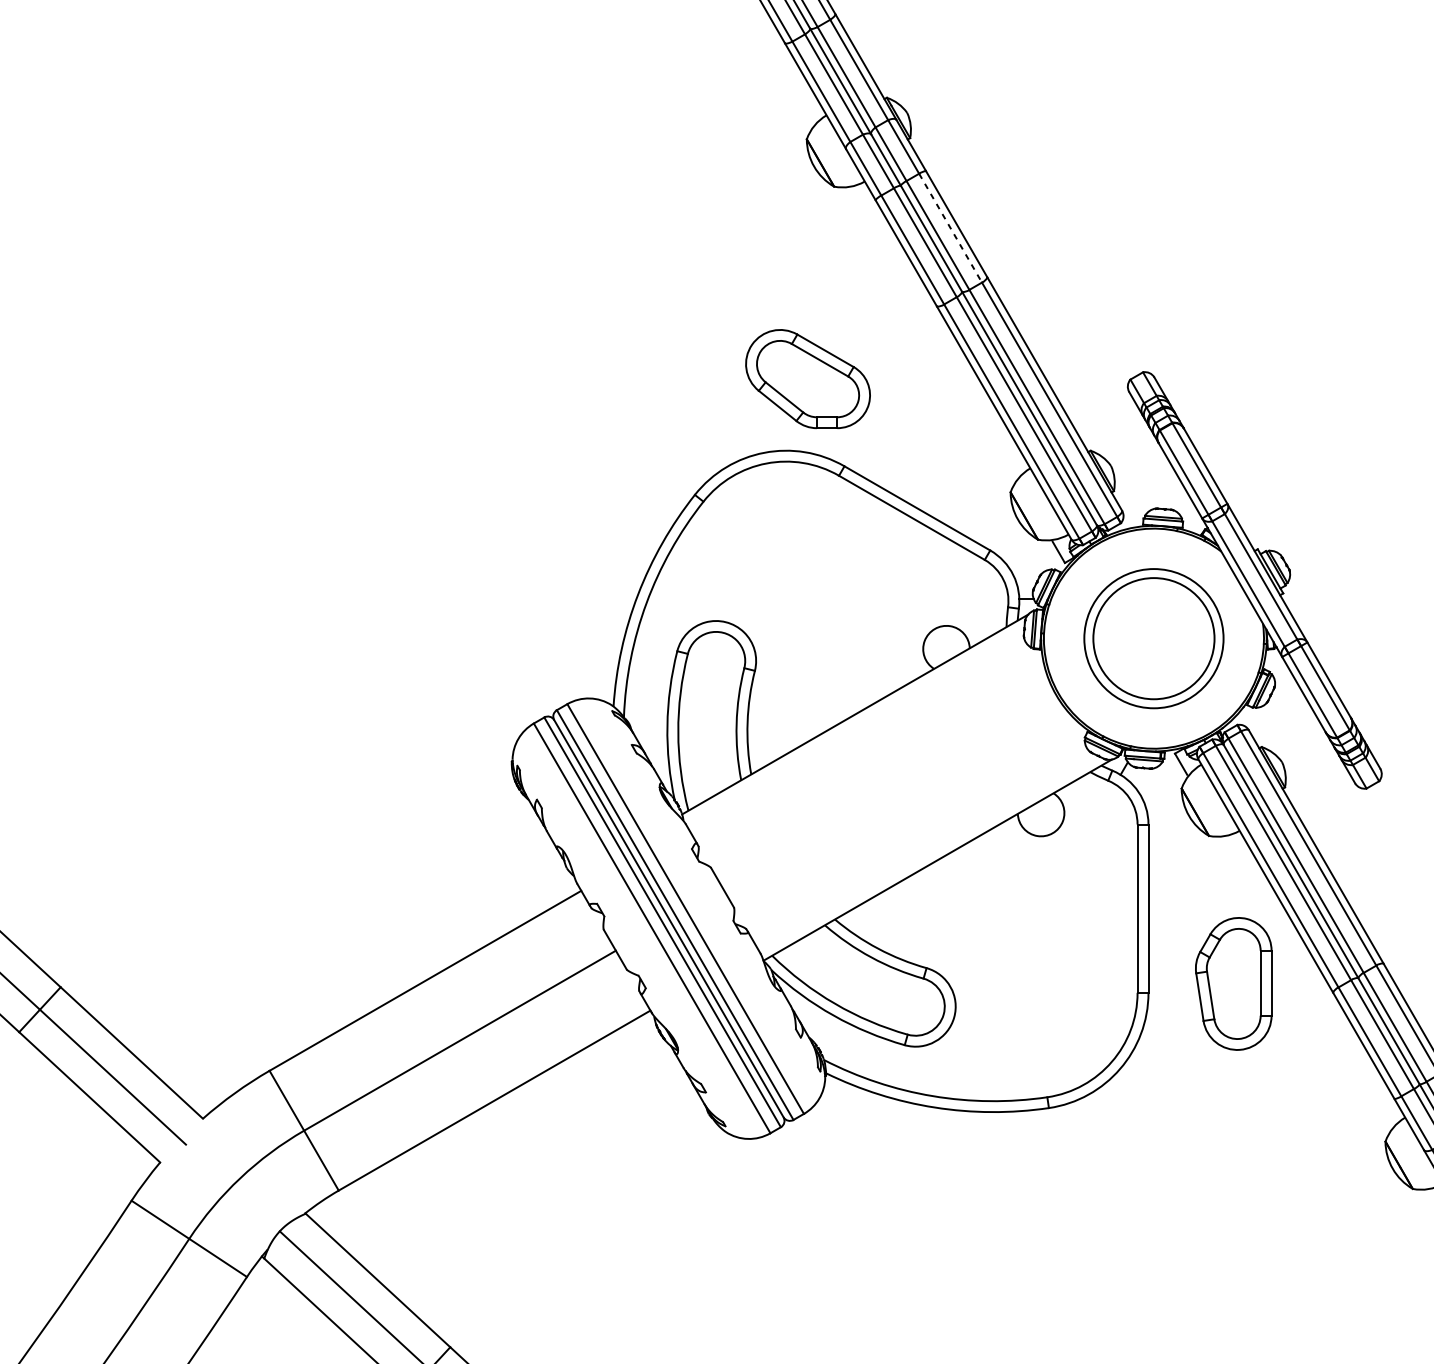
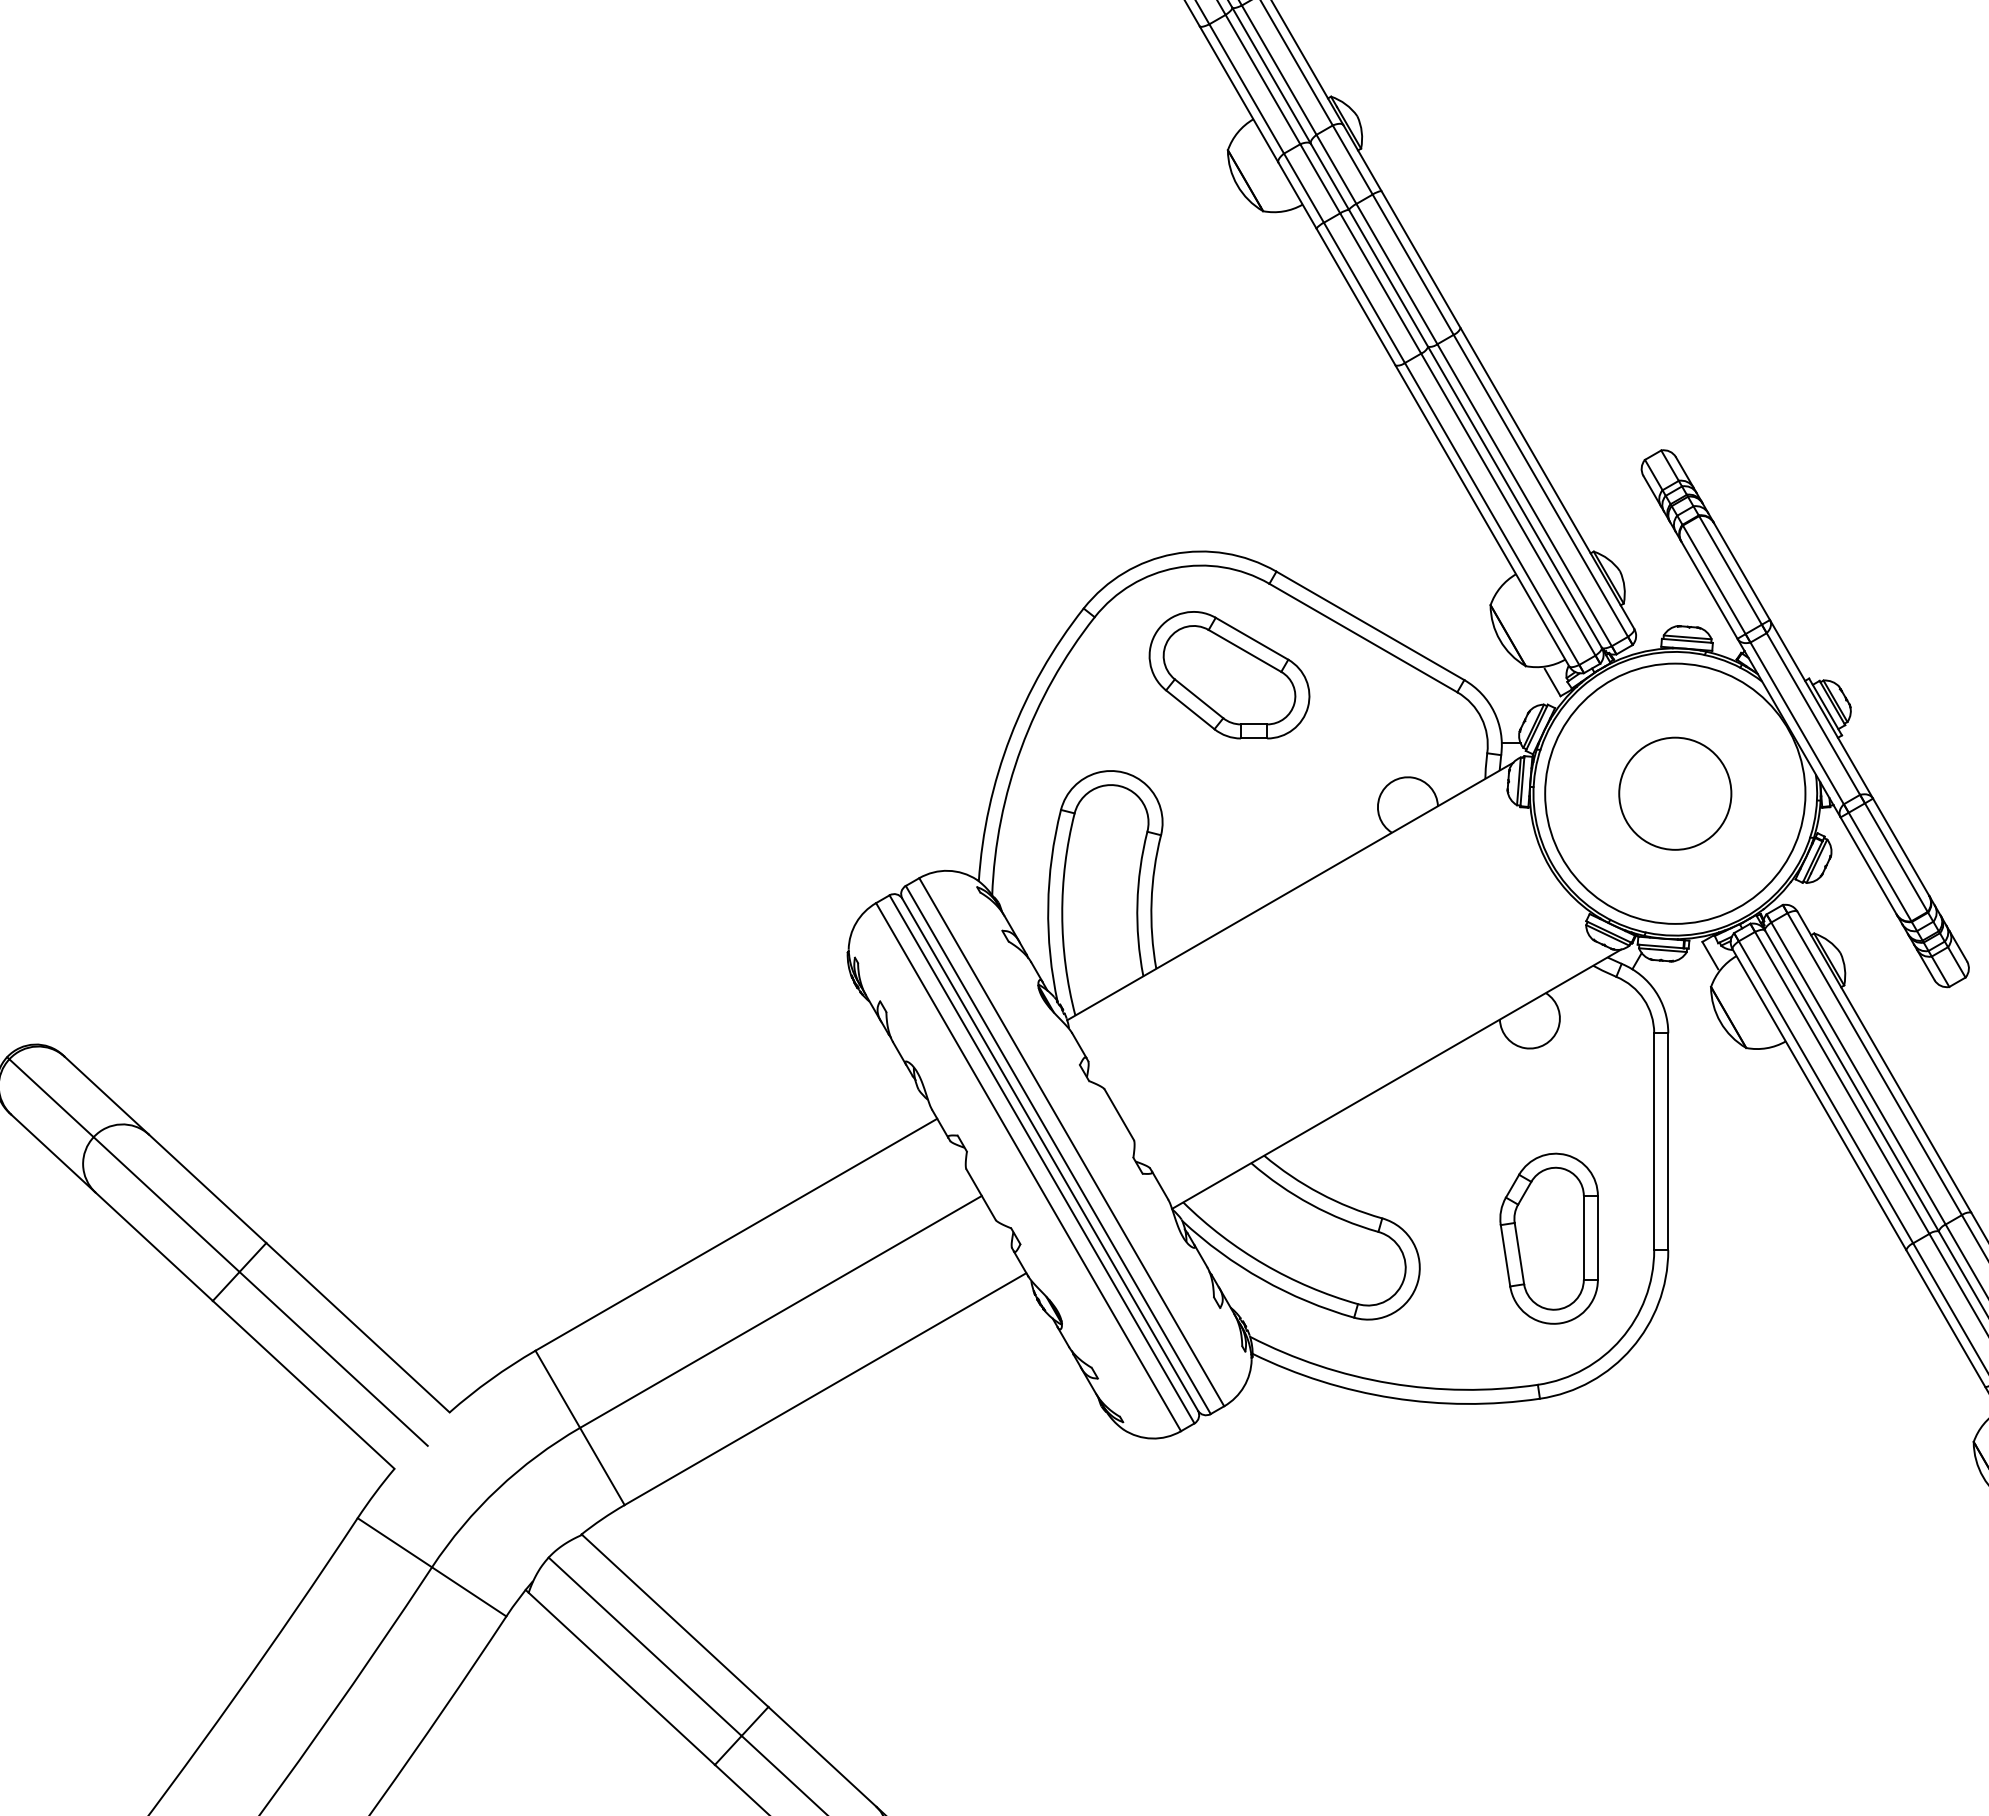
line: (950, 228) -> (1413, 264), dashed -> solid
part: (808, 379) -> (1229, 675), moved
circle: (1154, 638) -> (1675, 793), size x0.62
circle: (1154, 638) -> (1675, 793), size x1.67
part: (1233, 983) -> (1548, 1238), moved

